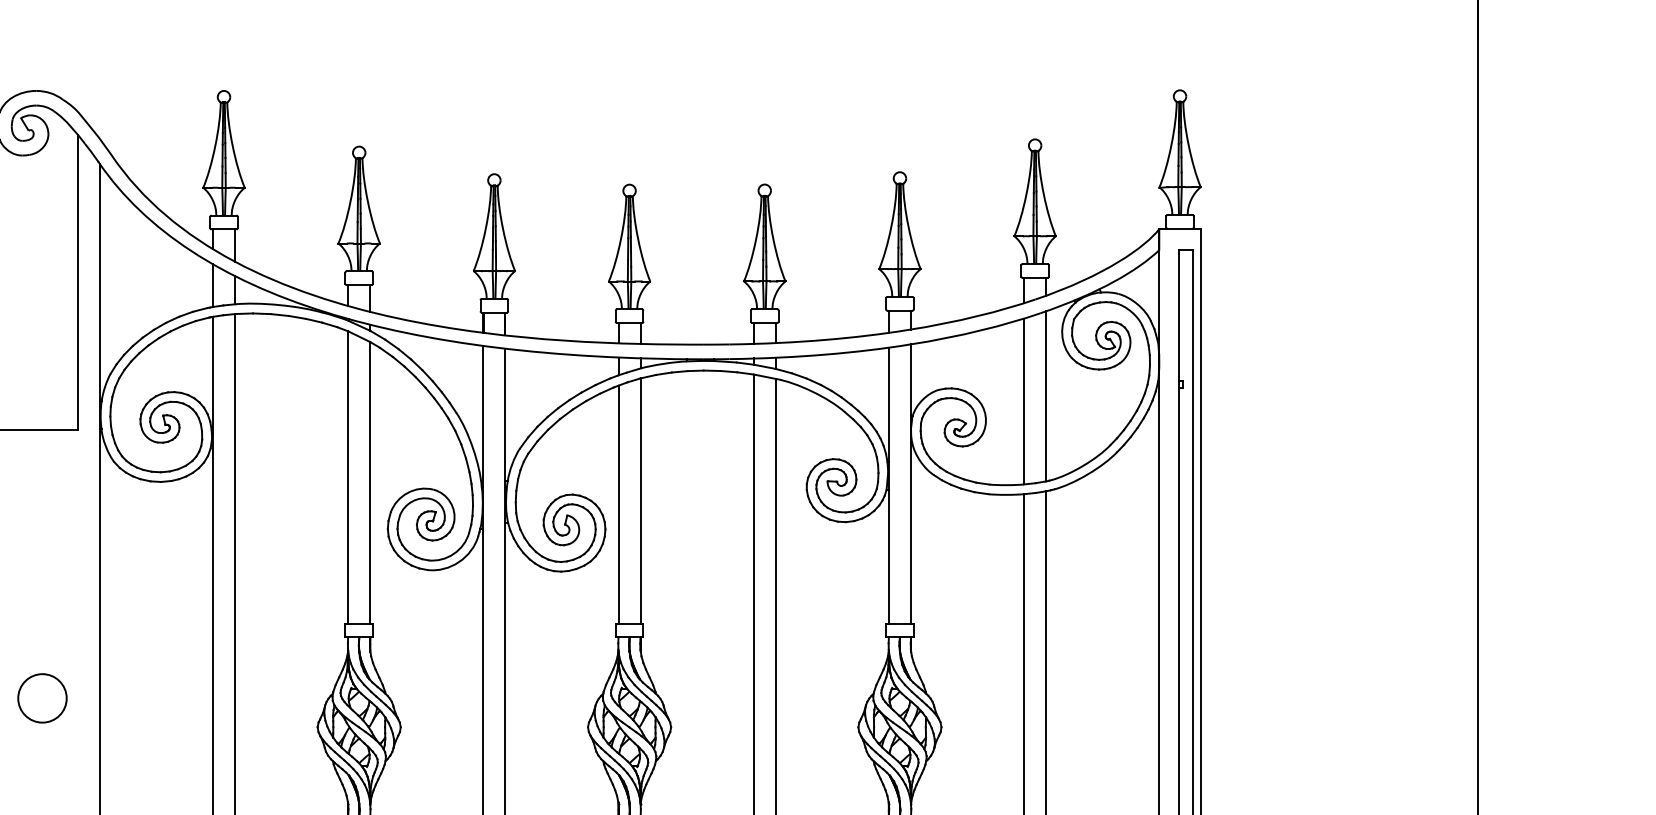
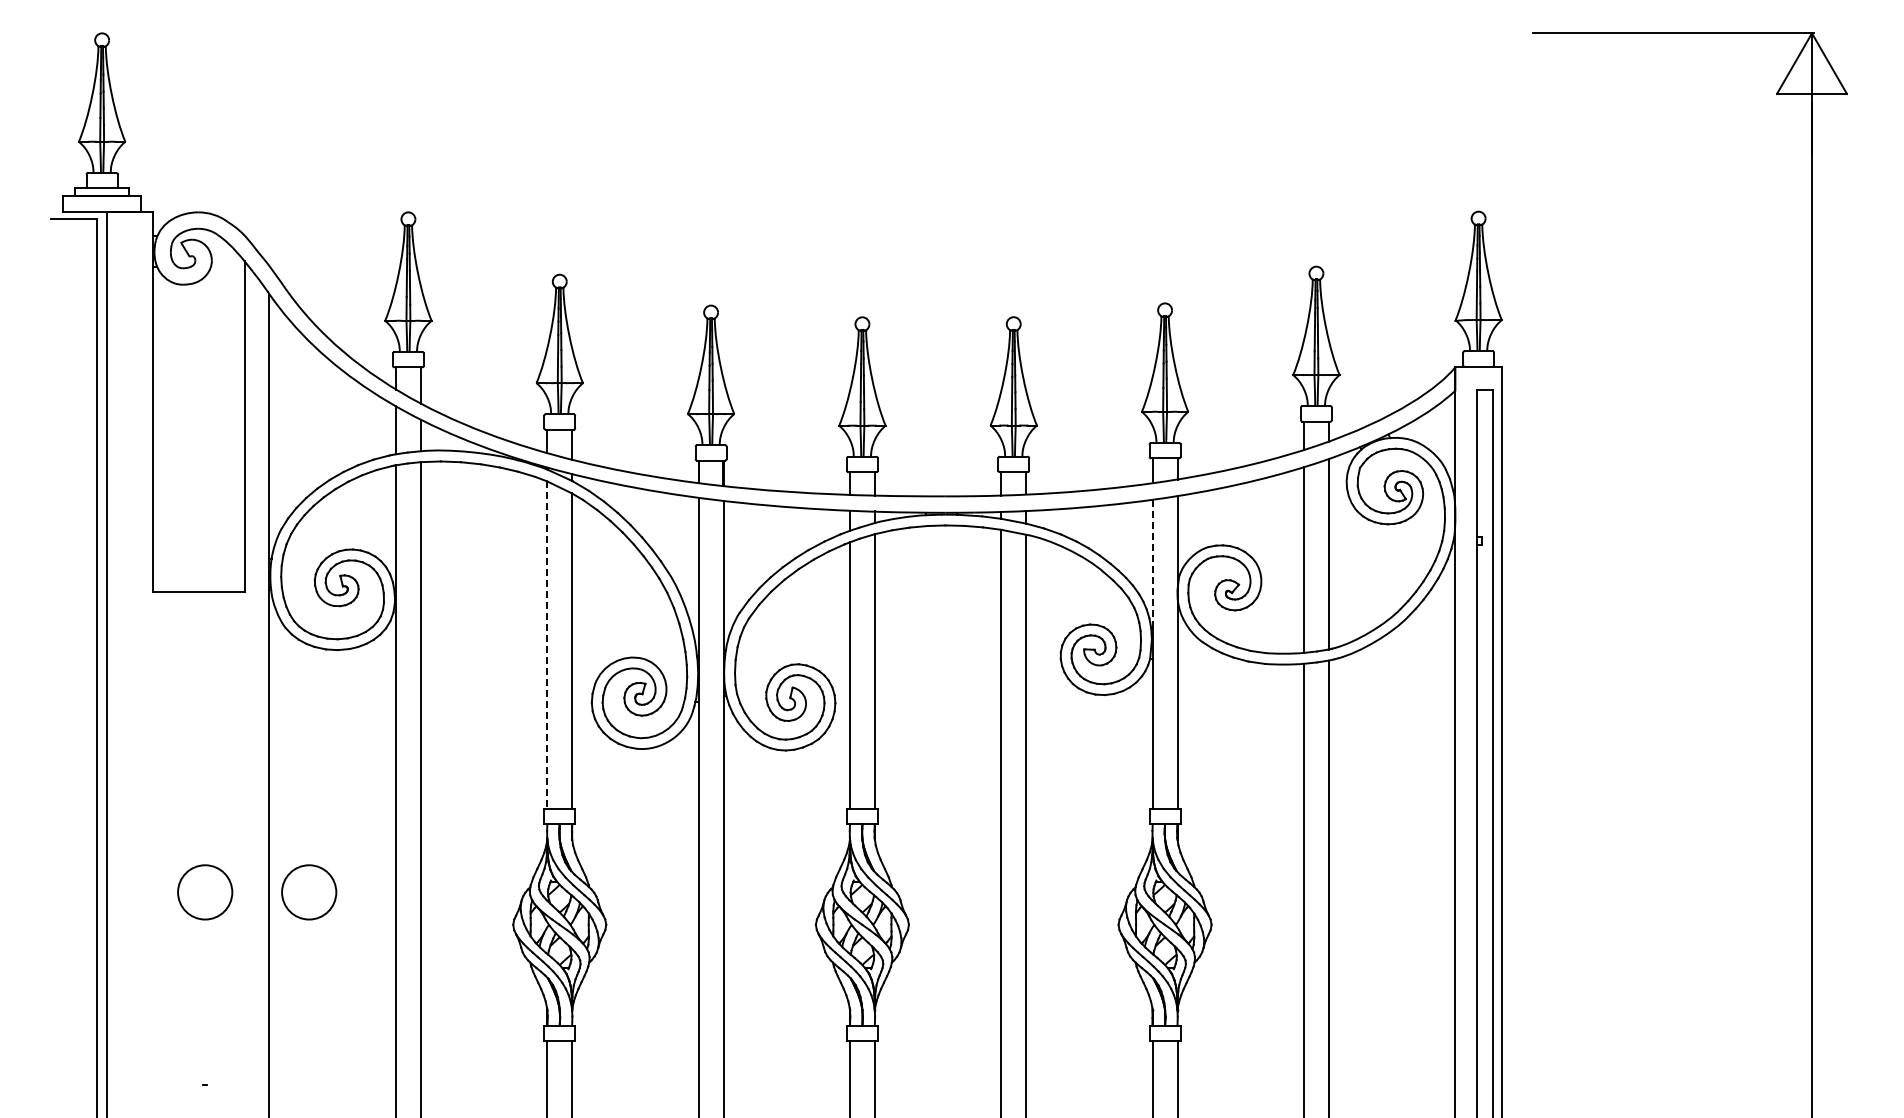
line: (888, 405) -> (1152, 564), solid -> dashed
line: (348, 477) -> (547, 645), solid -> dashed
circle: (135, 698) -> (309, 892), added

